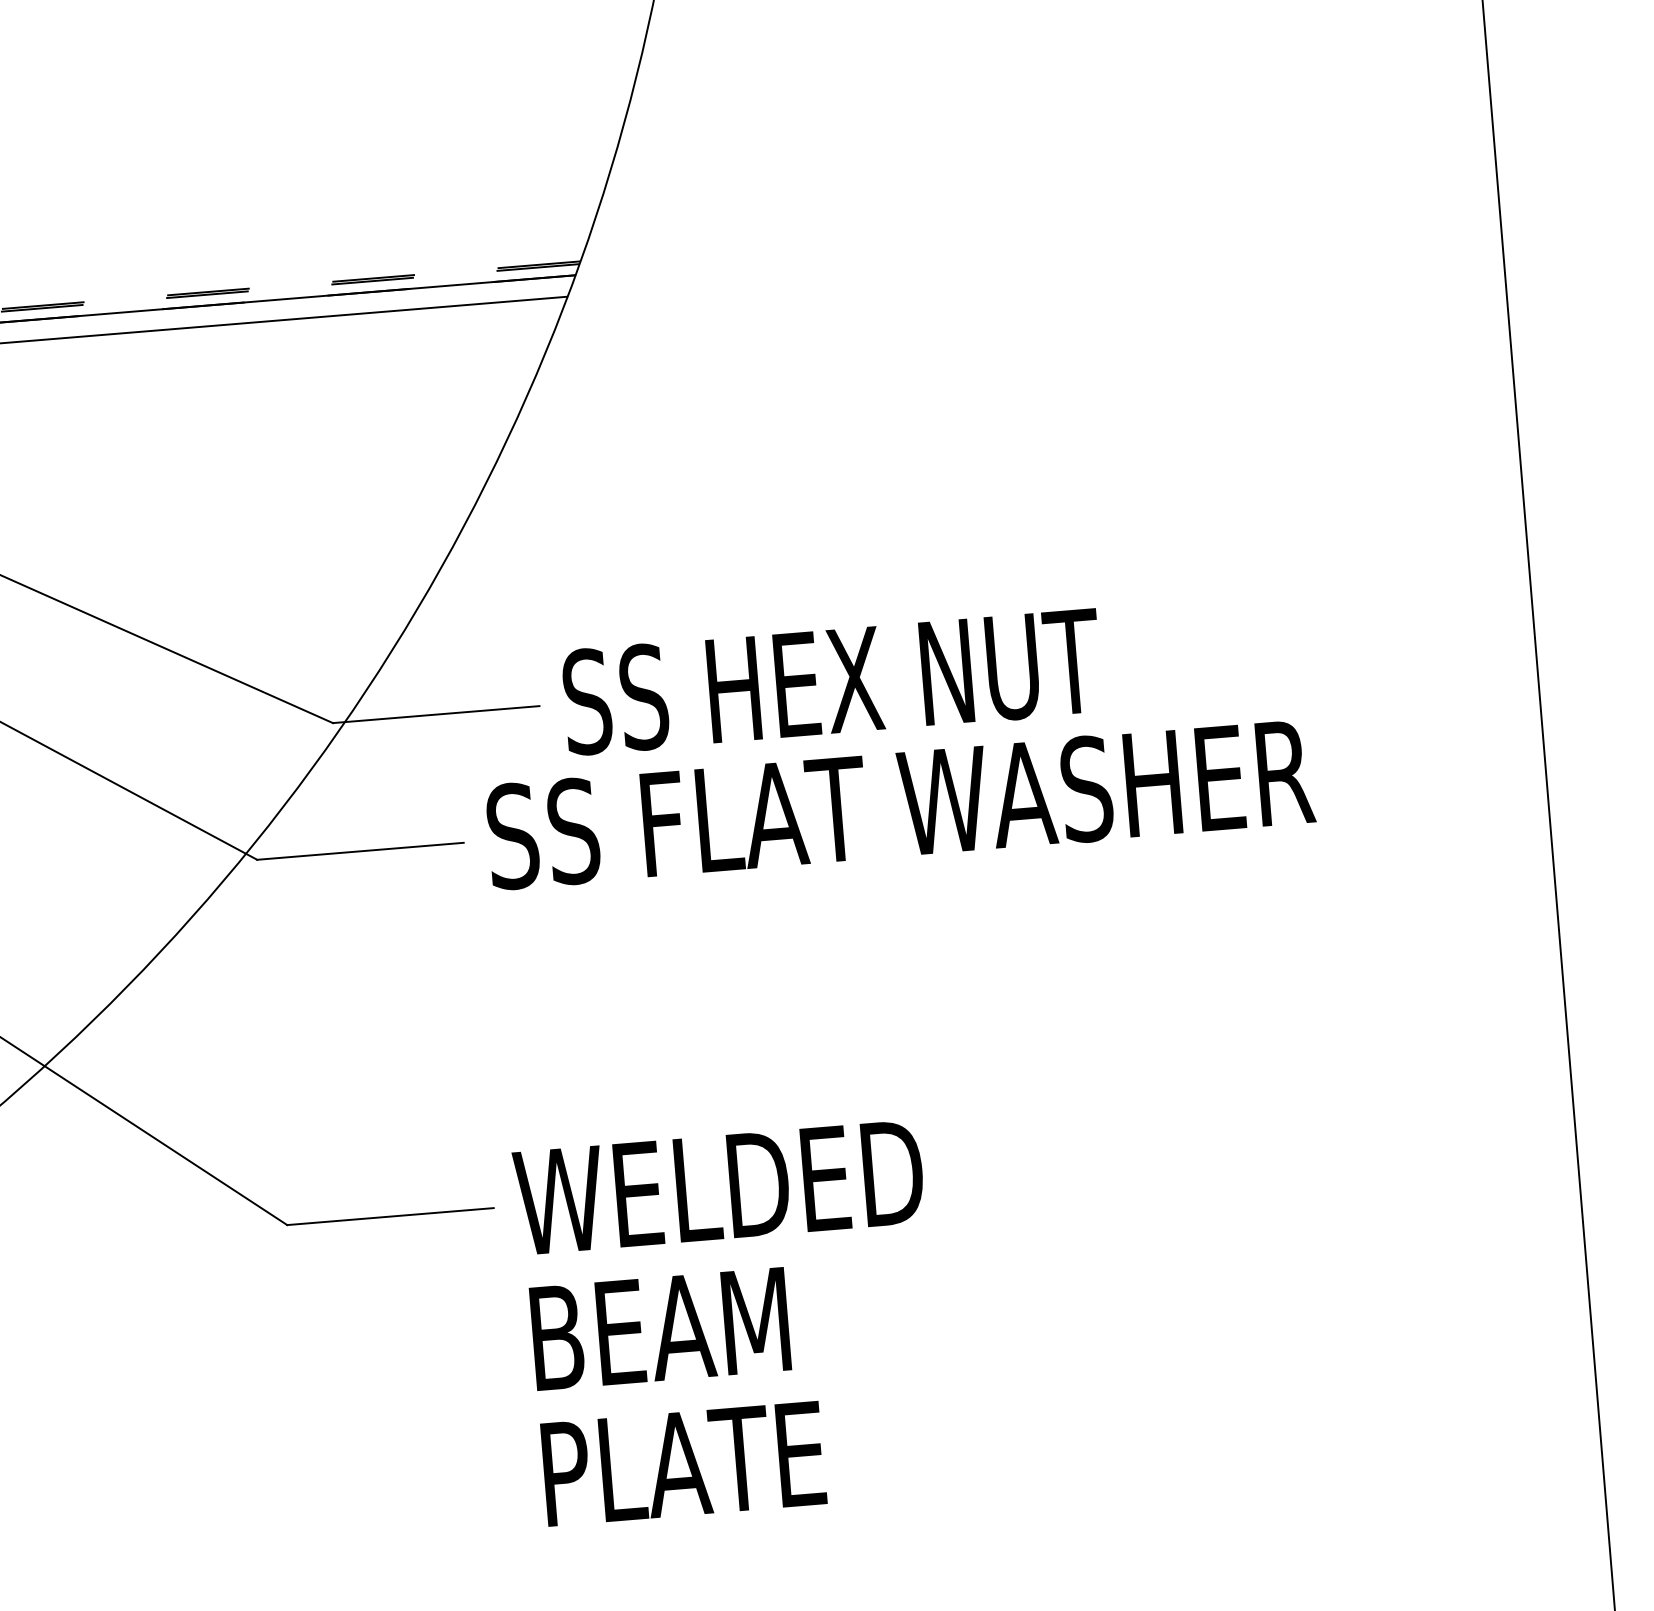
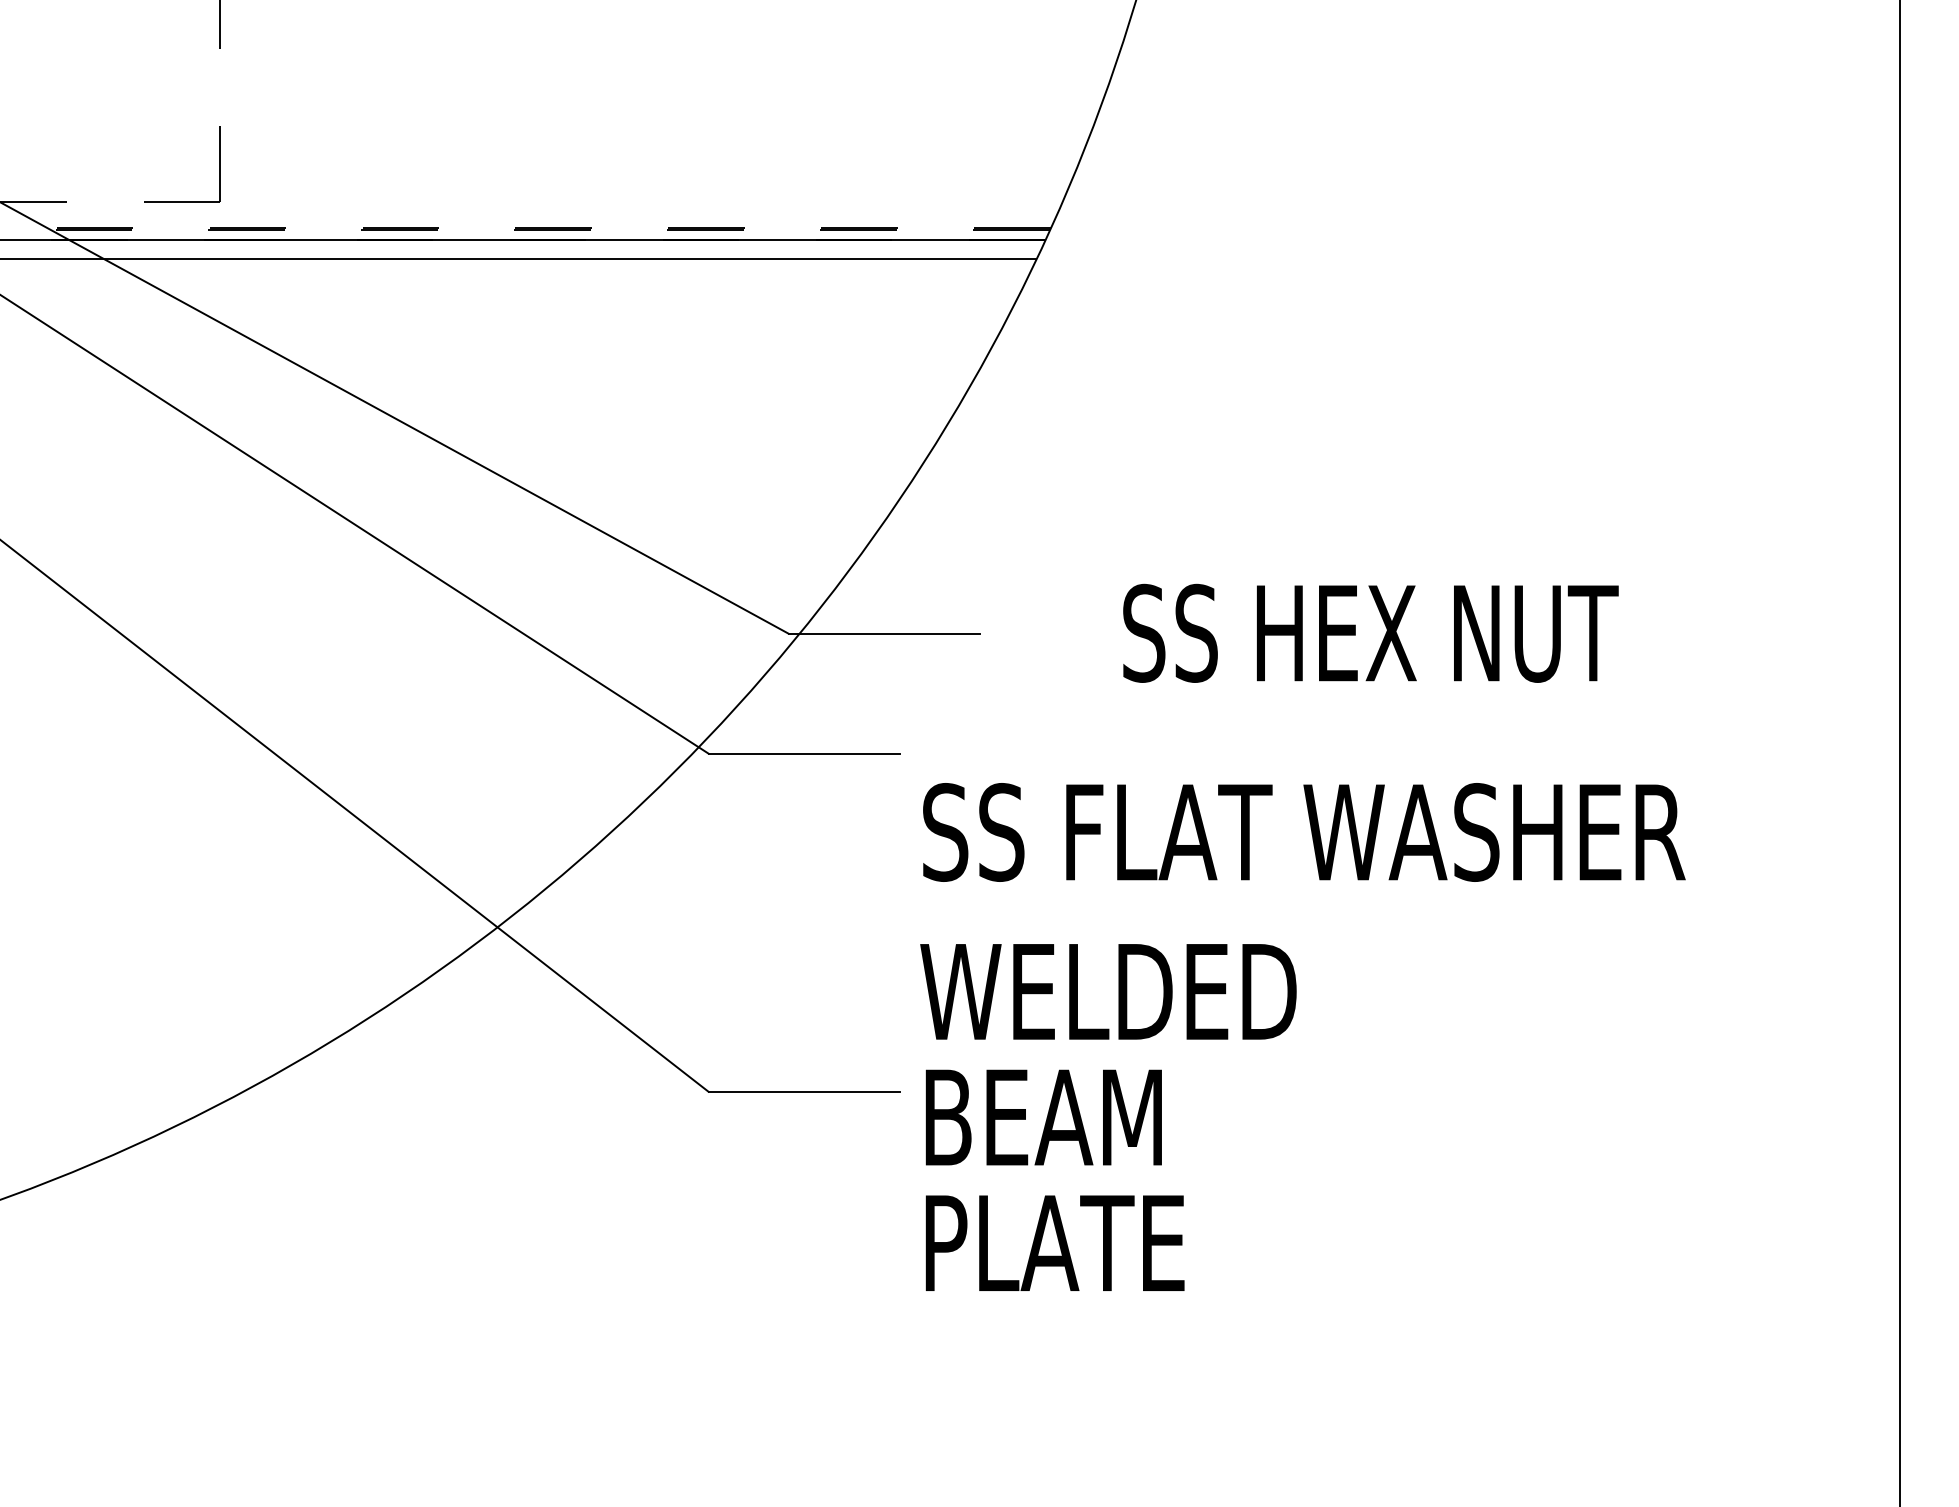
text: (831, 680) -> (1370, 632), moved
text: (900, 804) -> (1304, 832), moved
text: (730, 1323) -> (1108, 1117), moved

